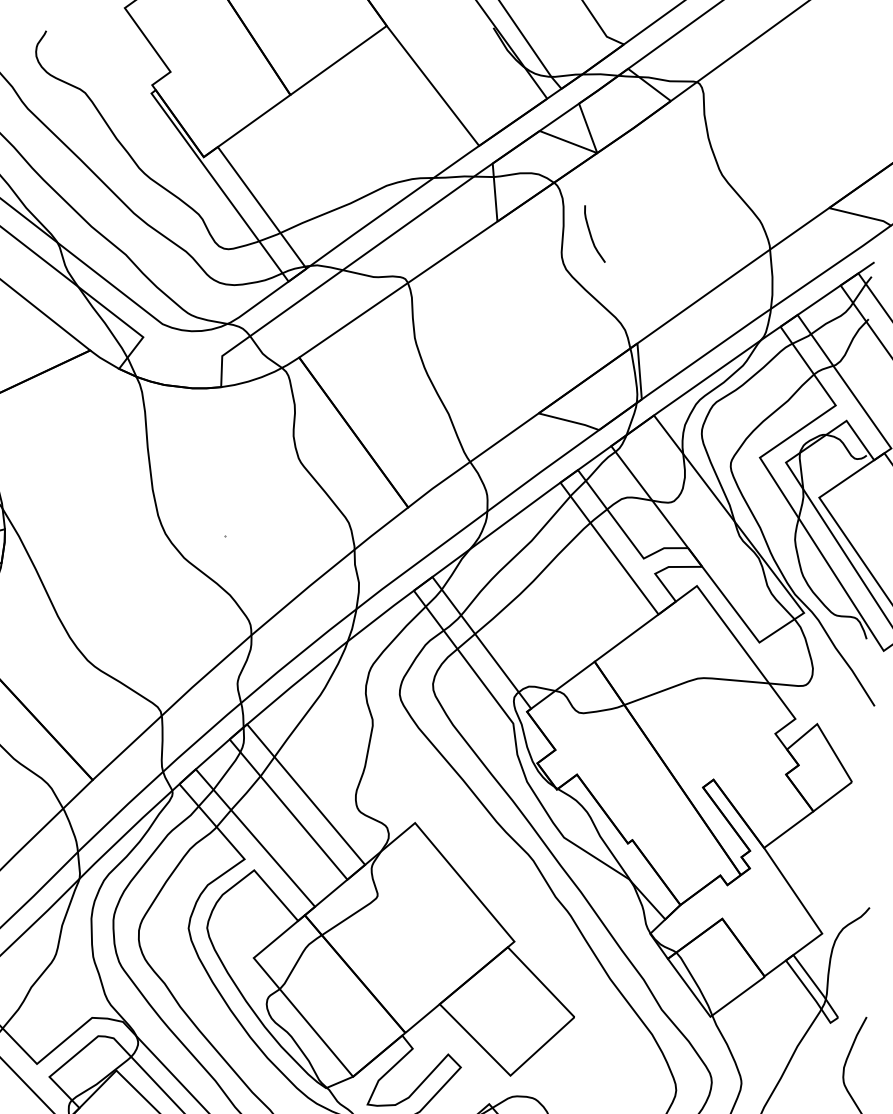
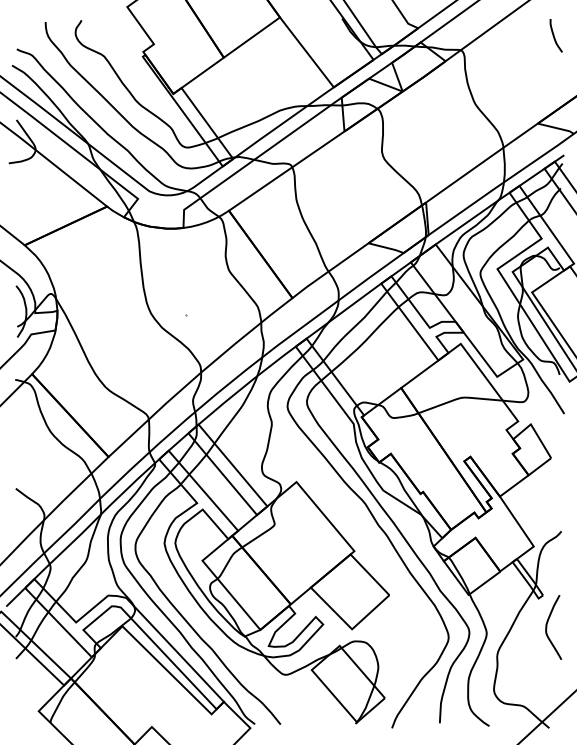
curve: (591, 233) -> (554, 35), moved

